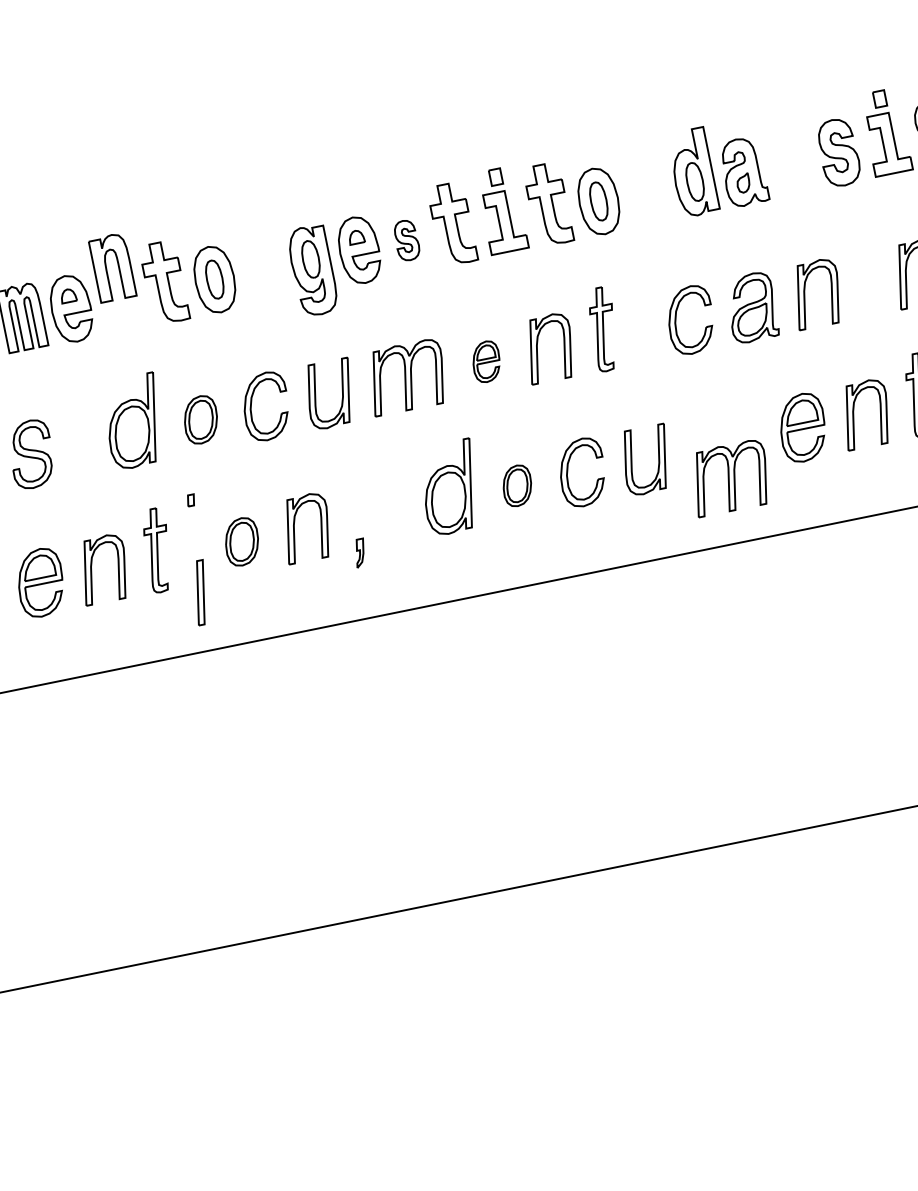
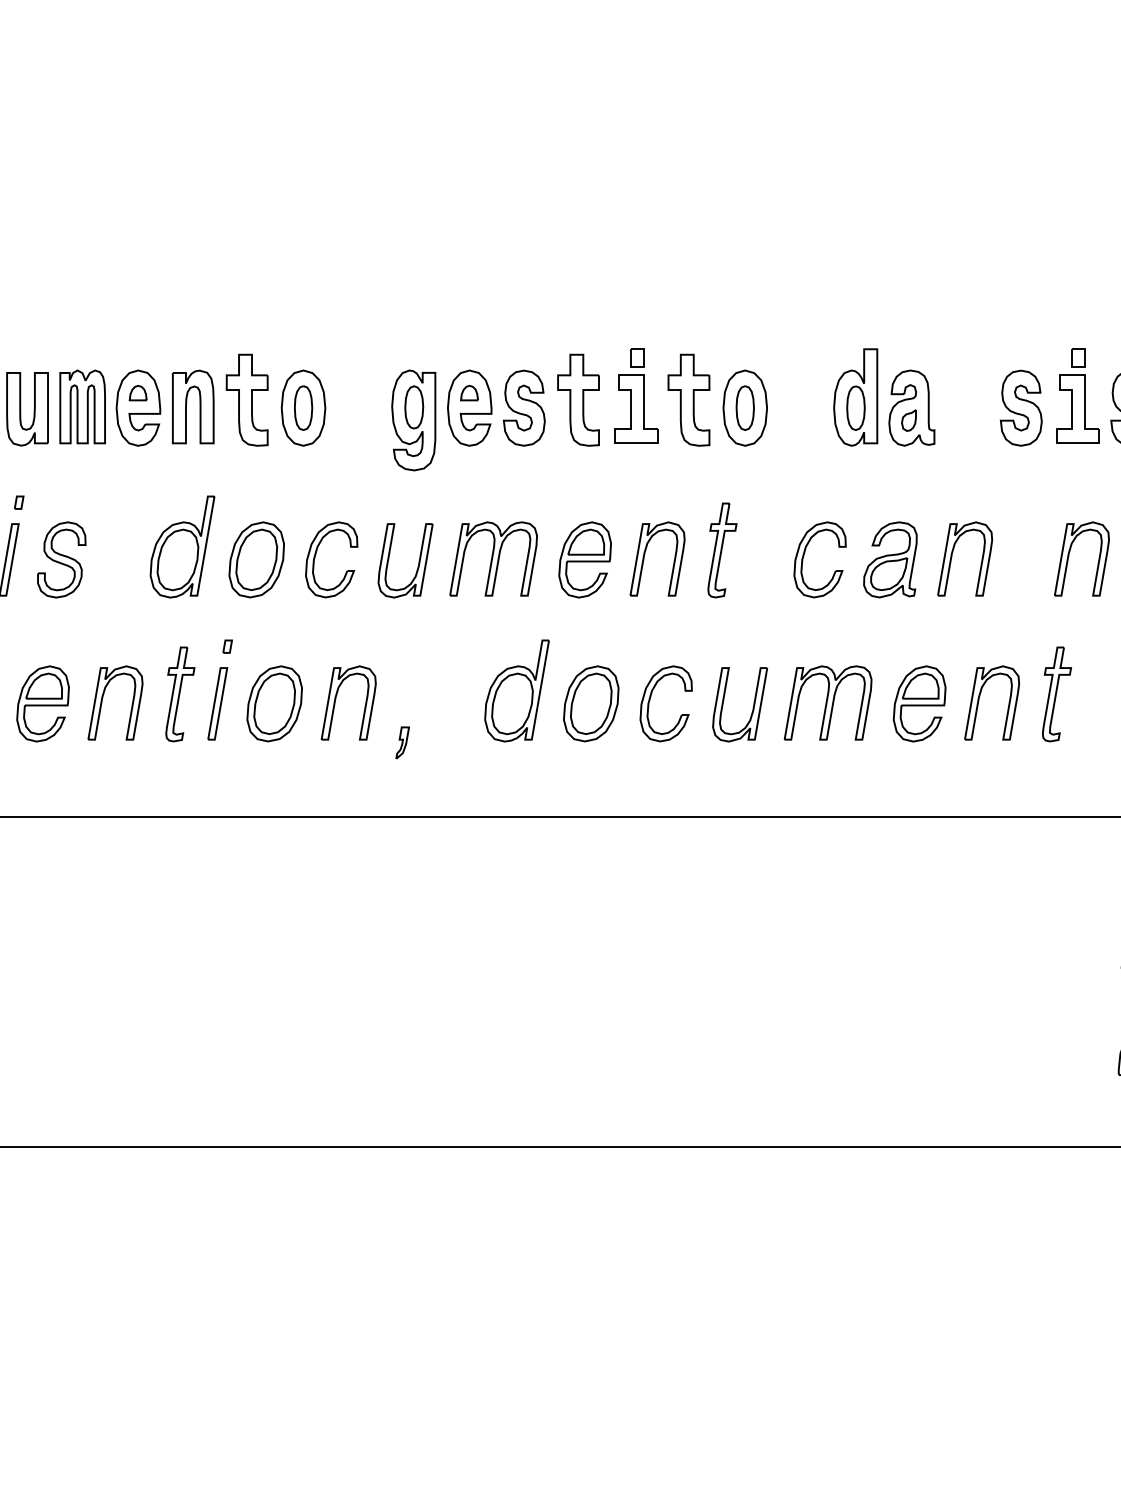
part: (406, 239) -> (524, 407), size x1.67
part: (112, 267) -> (193, 406), moved
part: (485, 361) -> (584, 559), size x1.67
part: (200, 419) -> (256, 559), size x1.43
part: (729, 477) -> (827, 702), moved
part: (517, 485) -> (591, 703), size x1.67
part: (241, 541) -> (274, 703), size x1.43
part: (200, 592) -> (217, 703), moved

